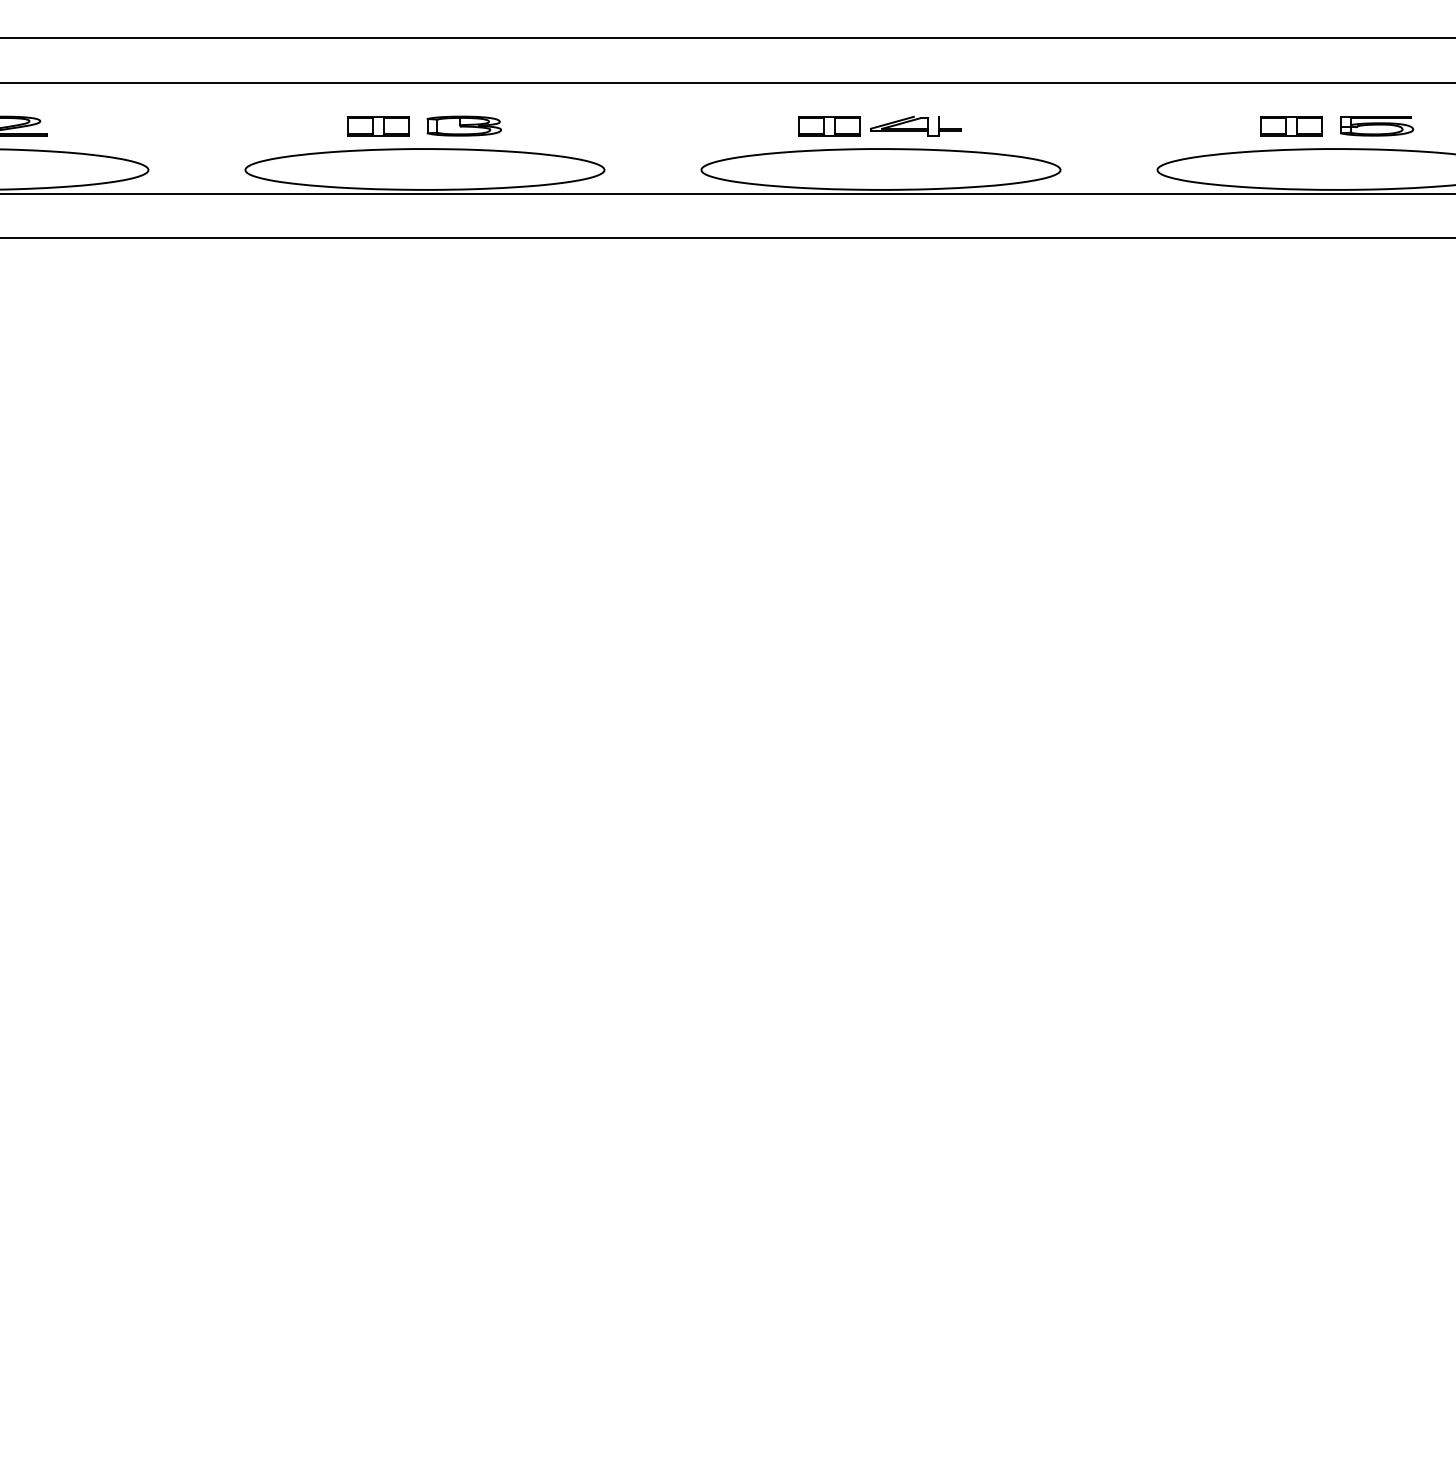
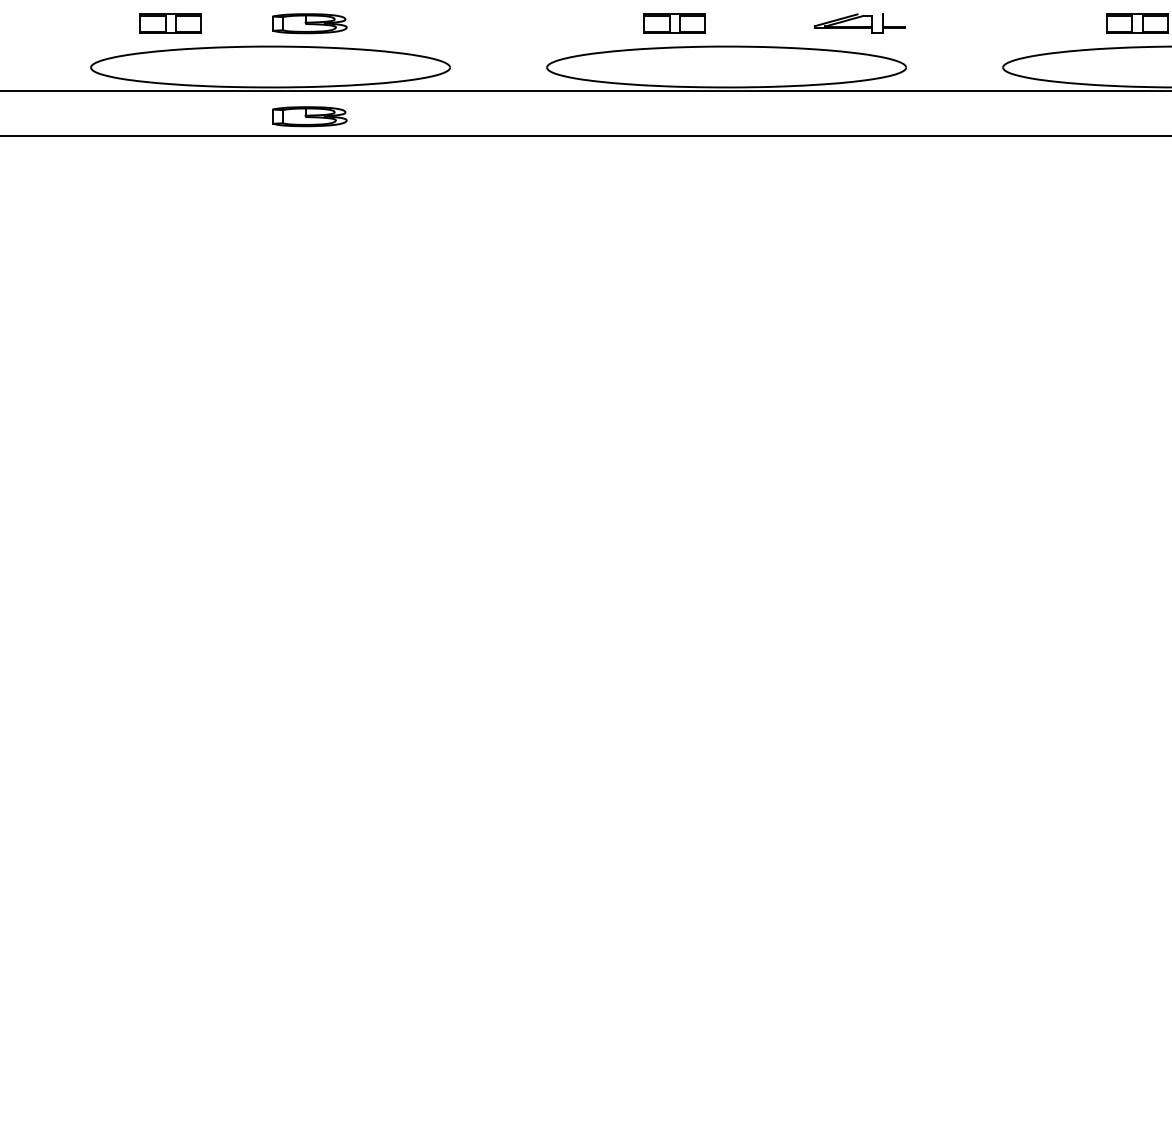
part: (915, 125) -> (859, 23), moved
part: (378, 126) -> (171, 24), moved
part: (463, 218) -> (309, 116), added

